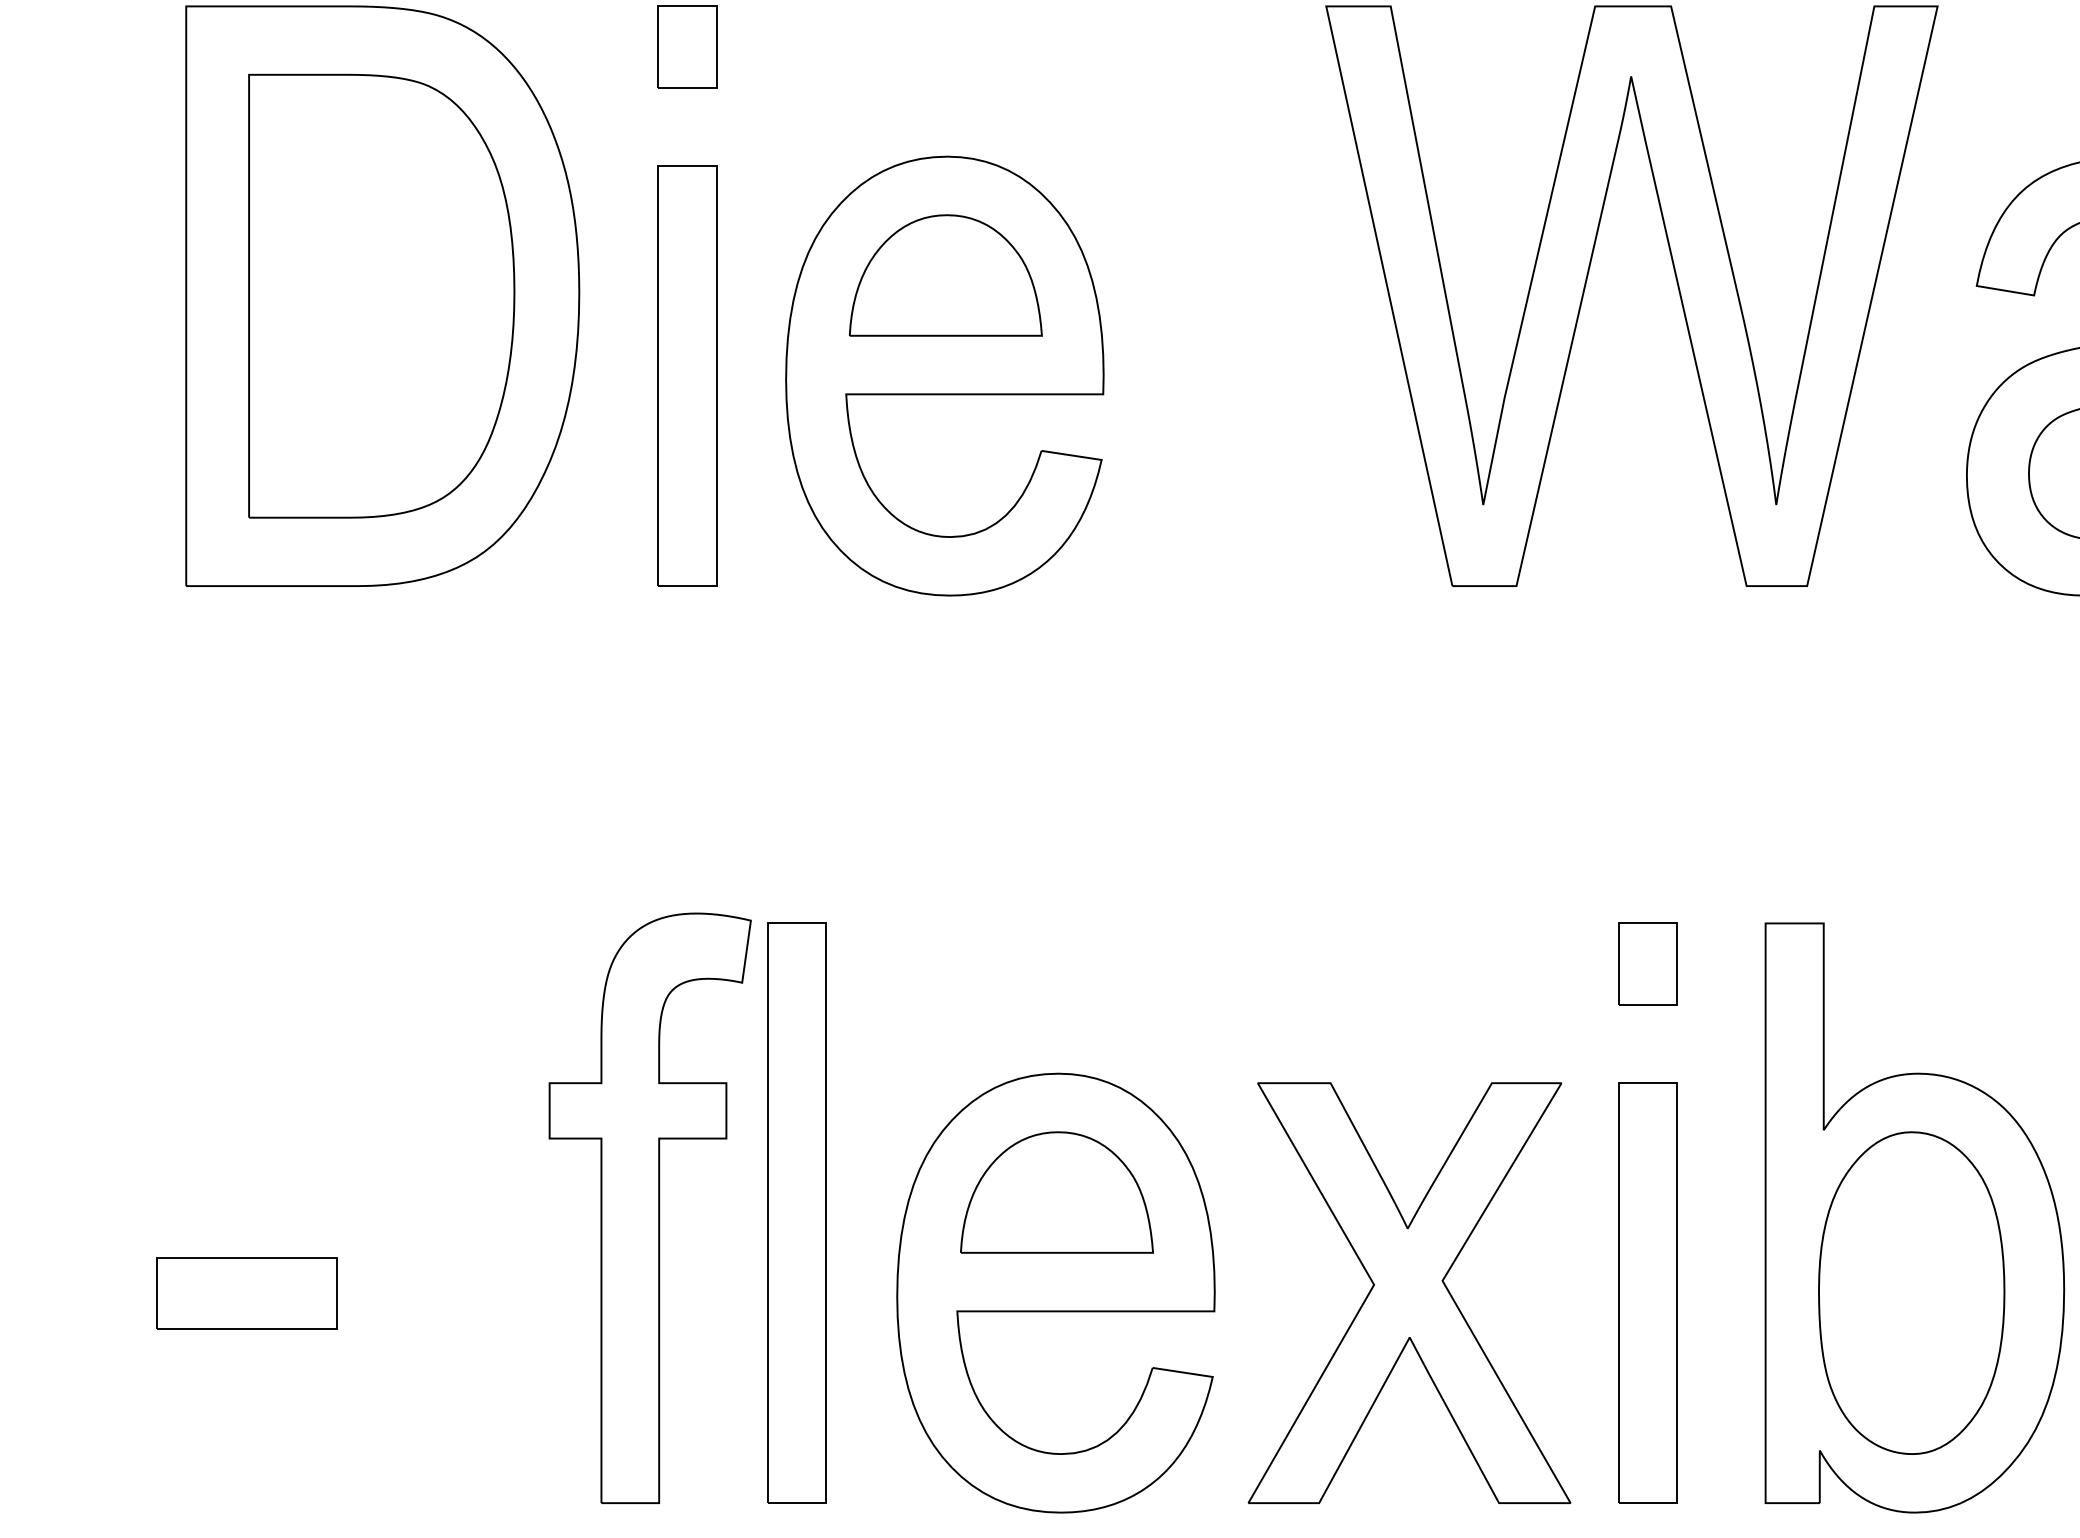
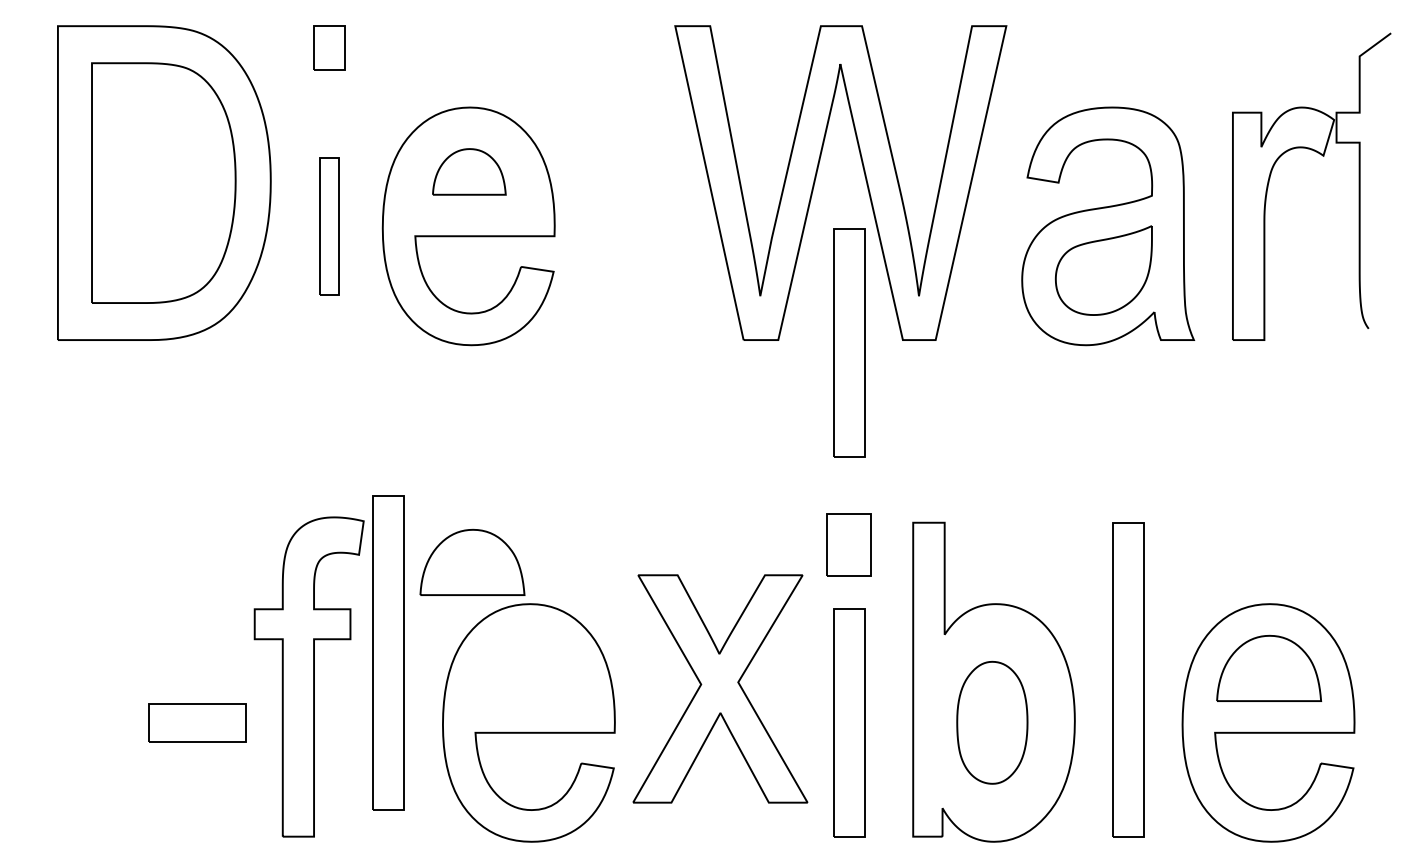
part: (946, 274) -> (469, 171), size x0.7
part: (687, 376) -> (329, 226), size x0.6
part: (1647, 590) -> (849, 342), added
part: (1647, 963) -> (849, 544), size x1.4
part: (1057, 1190) -> (472, 561), moved
part: (796, 1212) -> (388, 652), moved
part: (246, 1292) -> (197, 722), moved
part: (1409, 1292) -> (720, 688), moved
part: (1912, 1292) -> (992, 722), size x0.7

